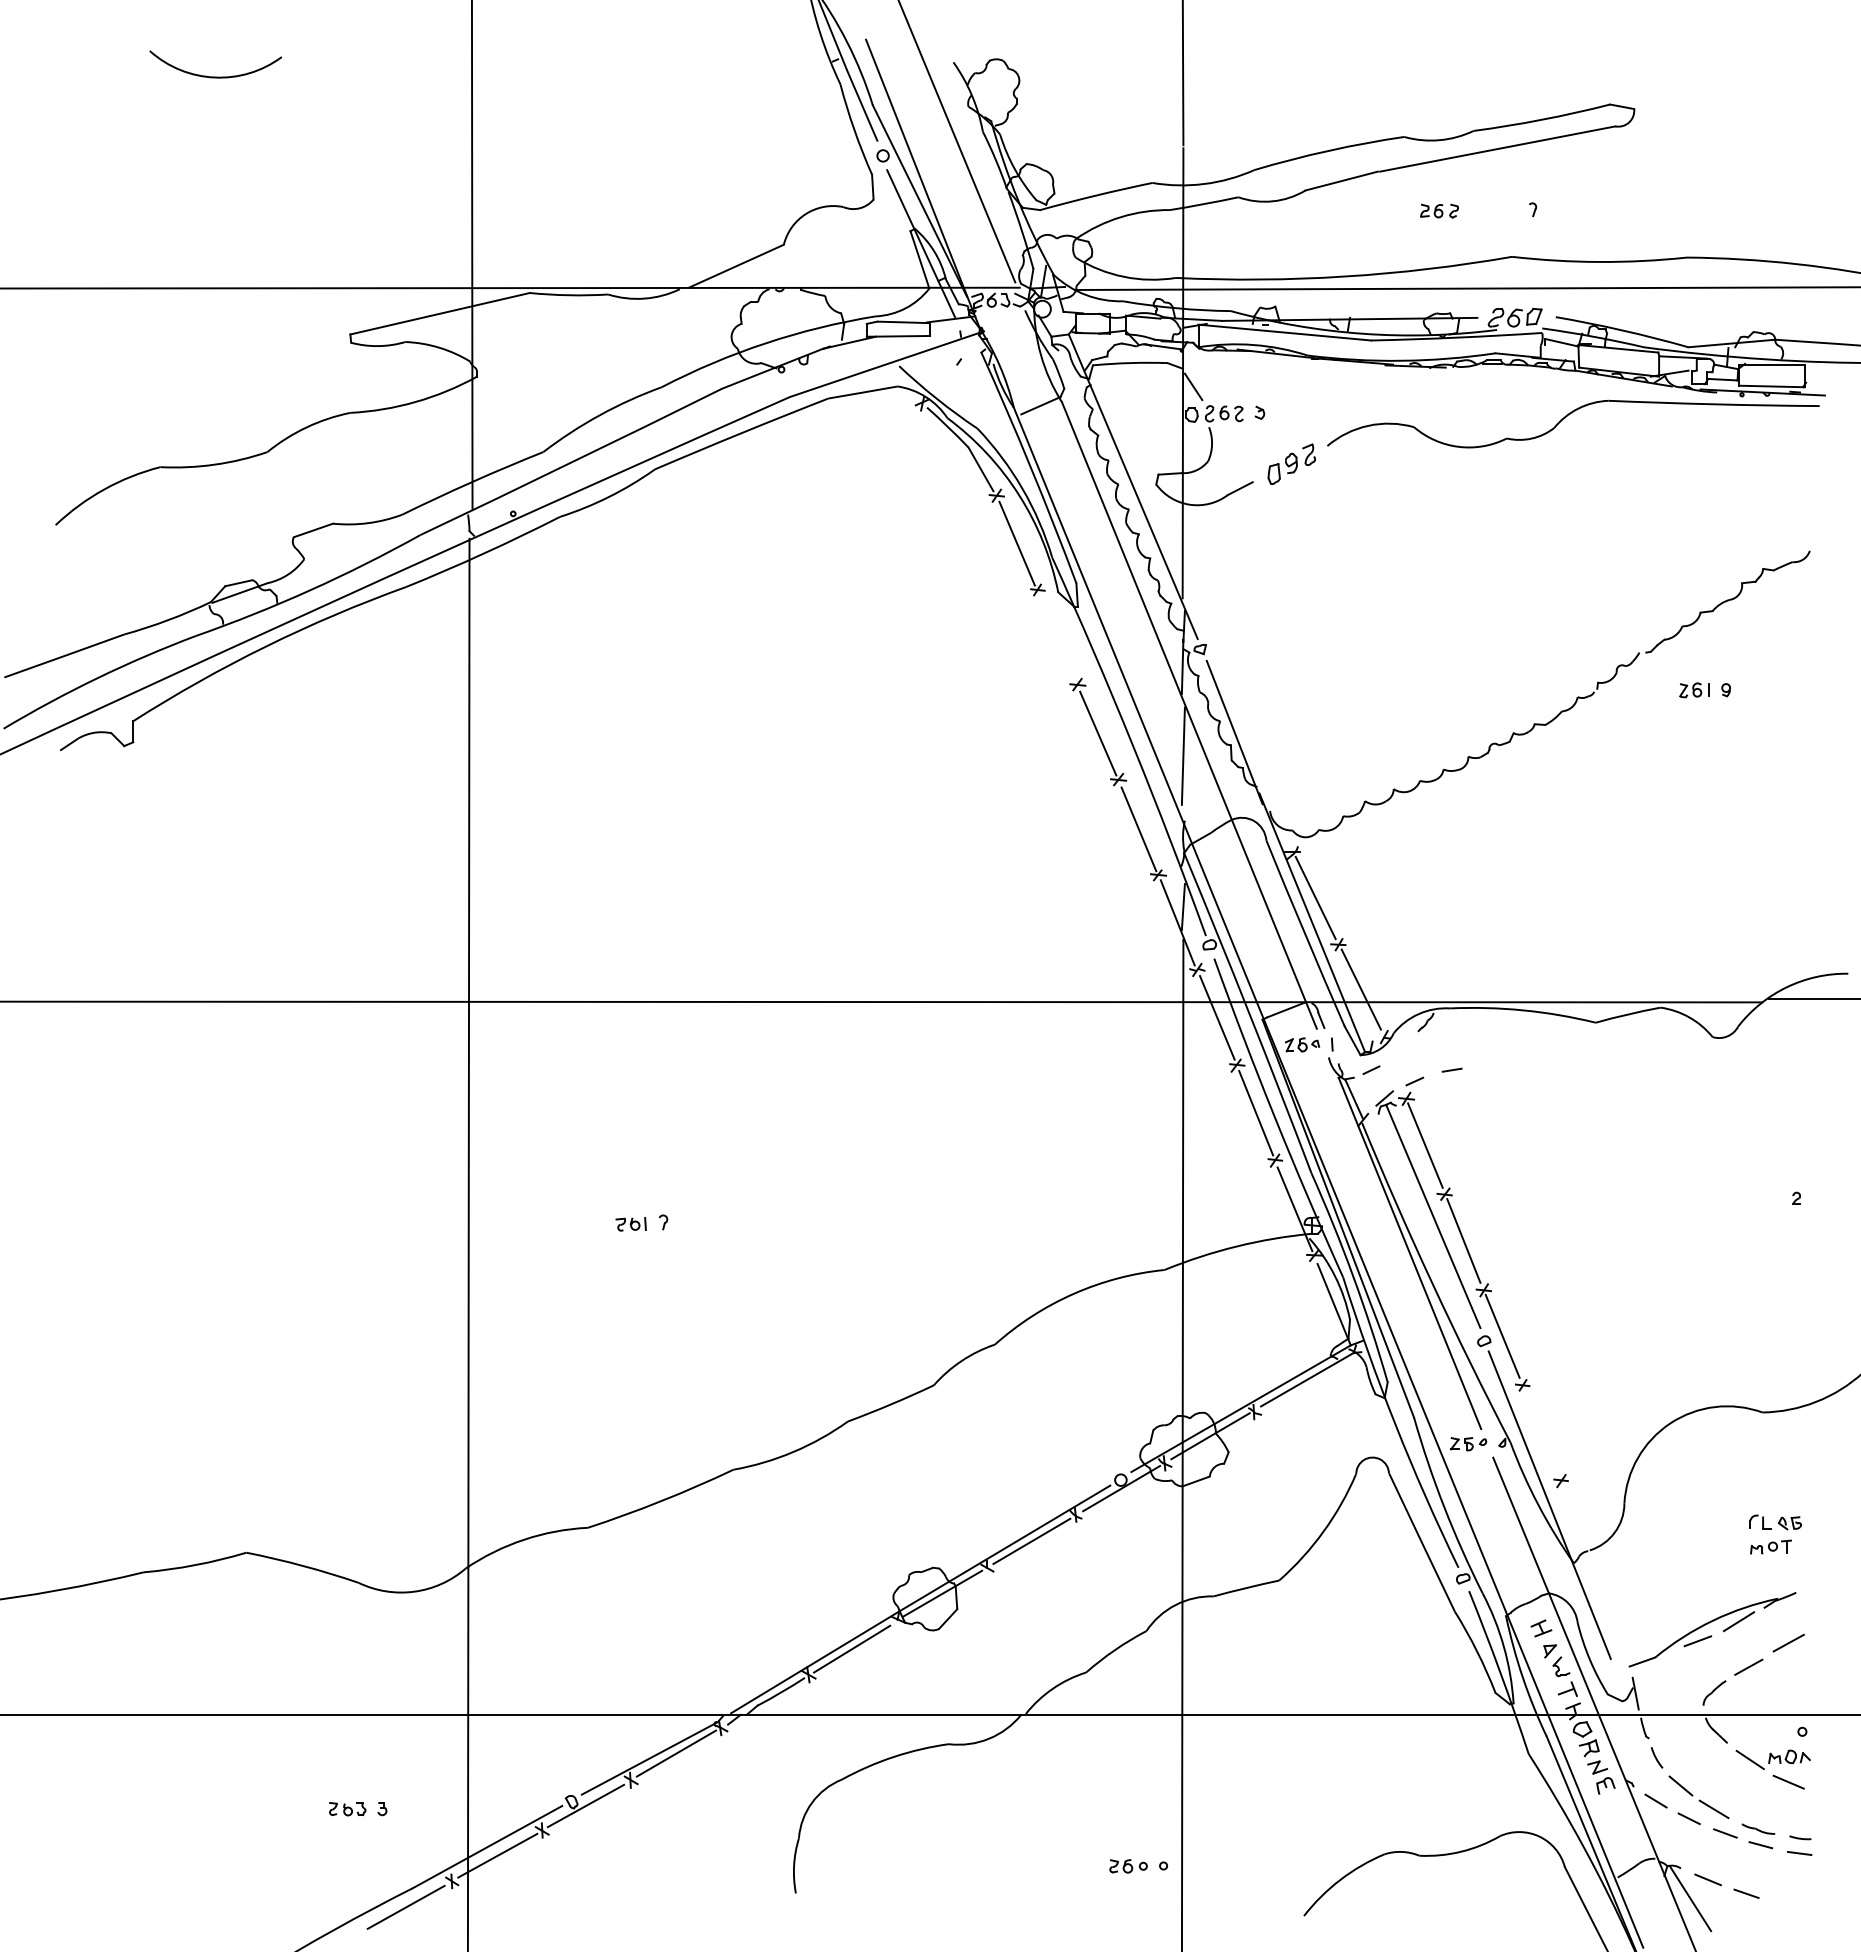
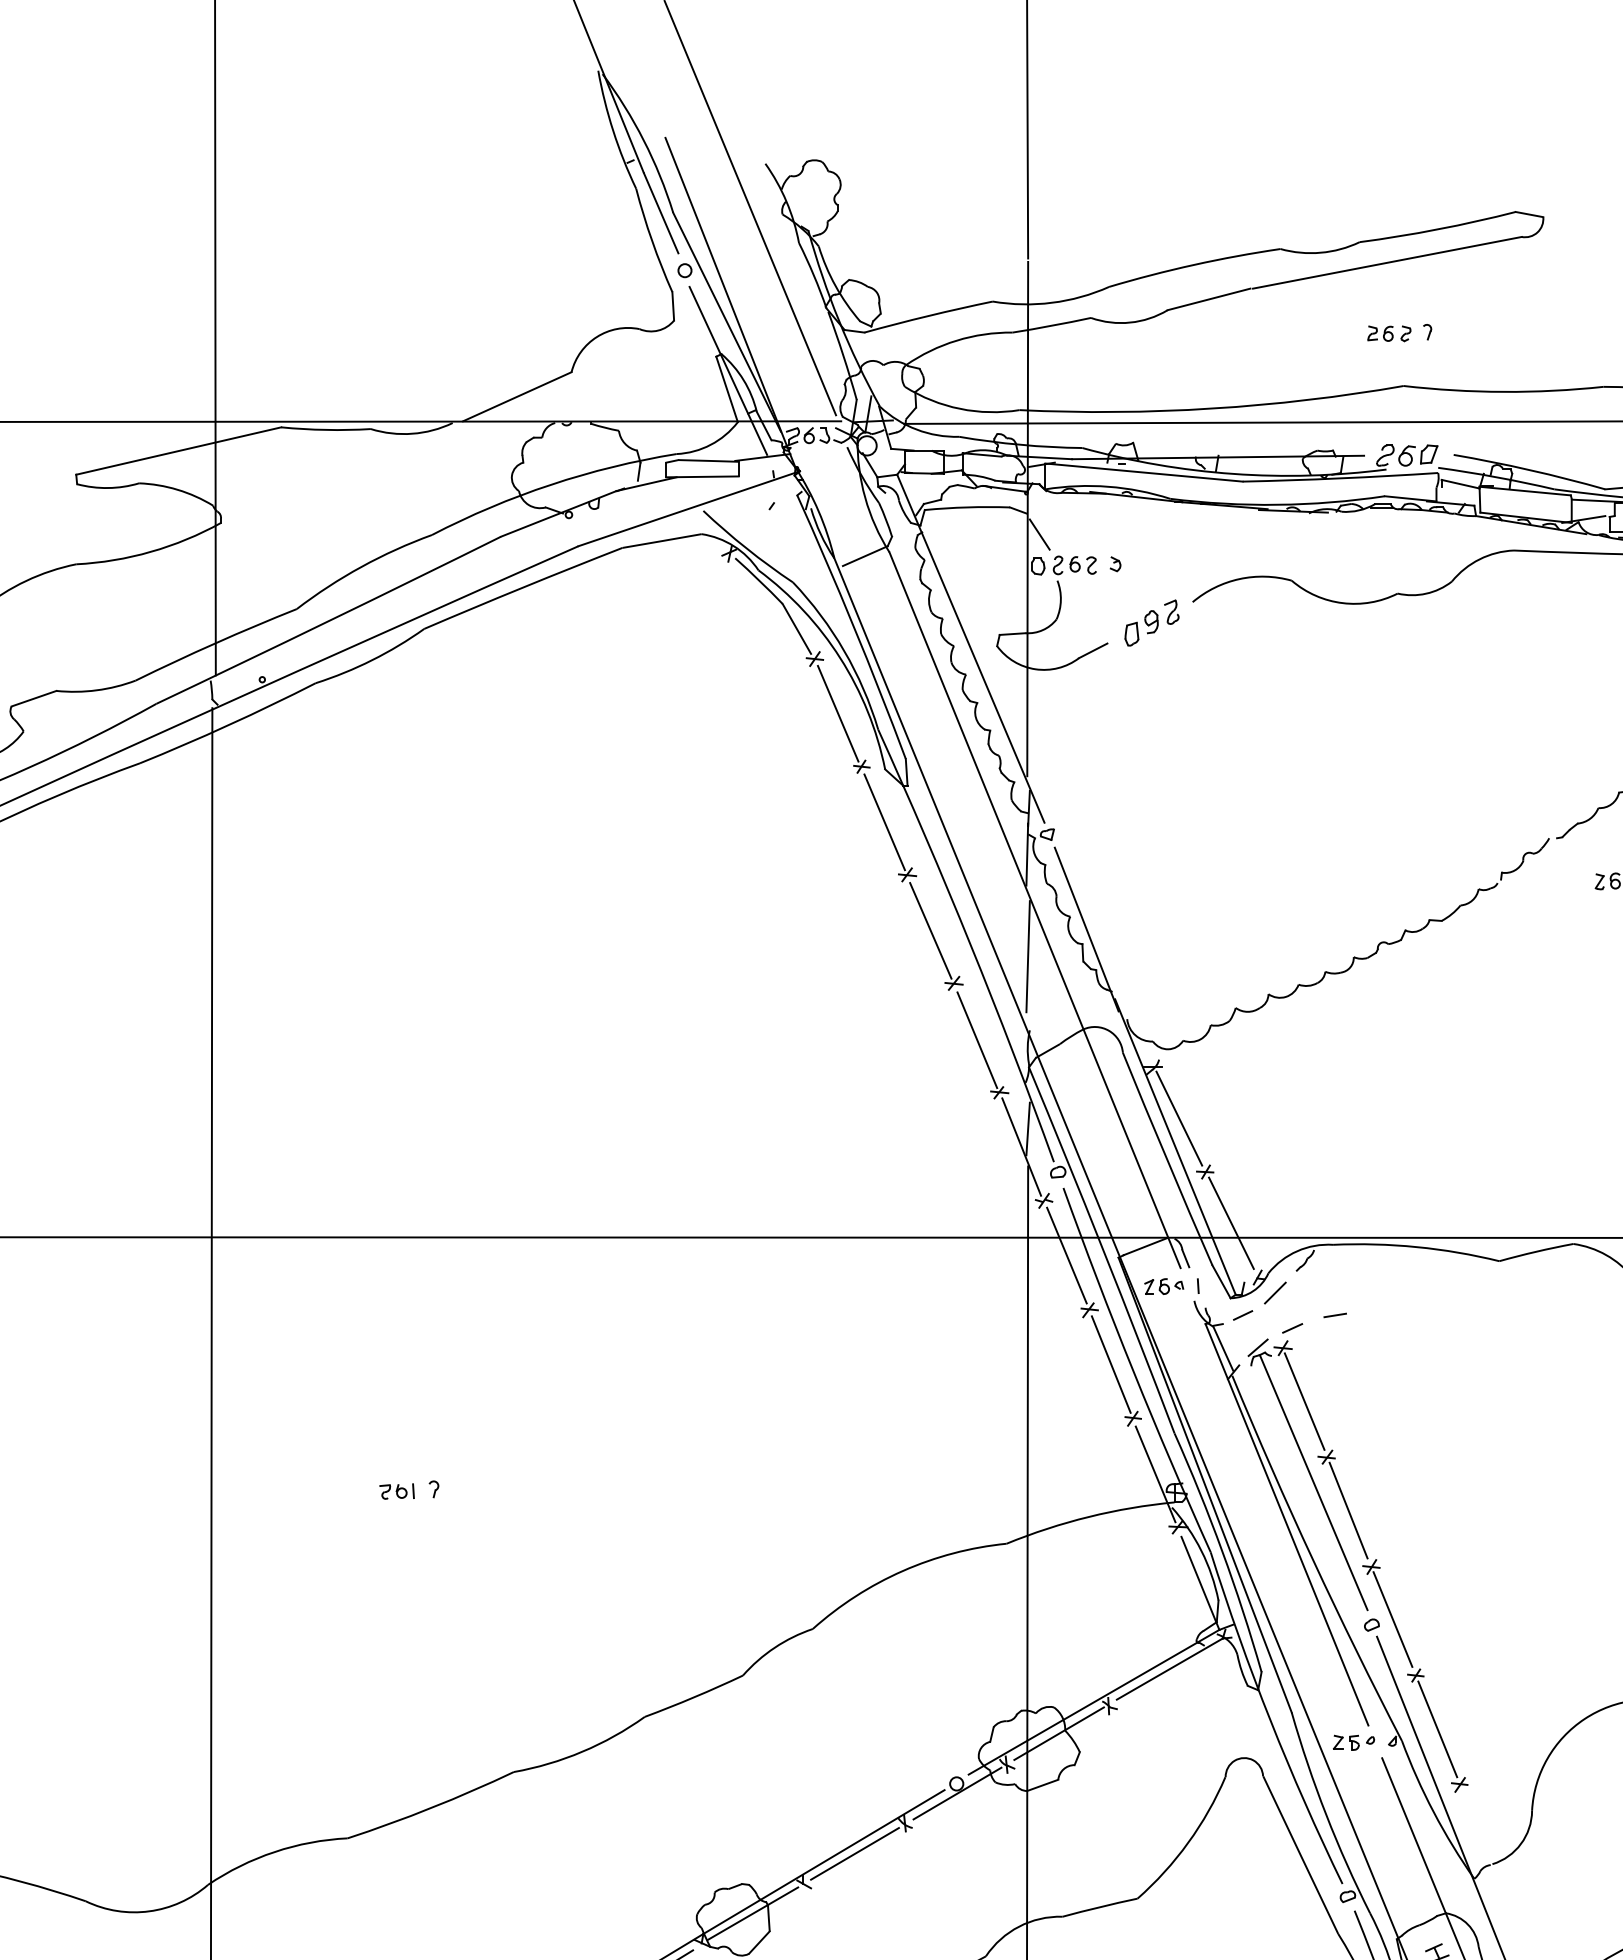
part: (1439, 210) -> (1389, 333), moved
line: (1057, 638) -> (884, 822), added
line: (1399, 1050) -> (1275, 1292), added
line: (1541, 1432) -> (1437, 1729), added

